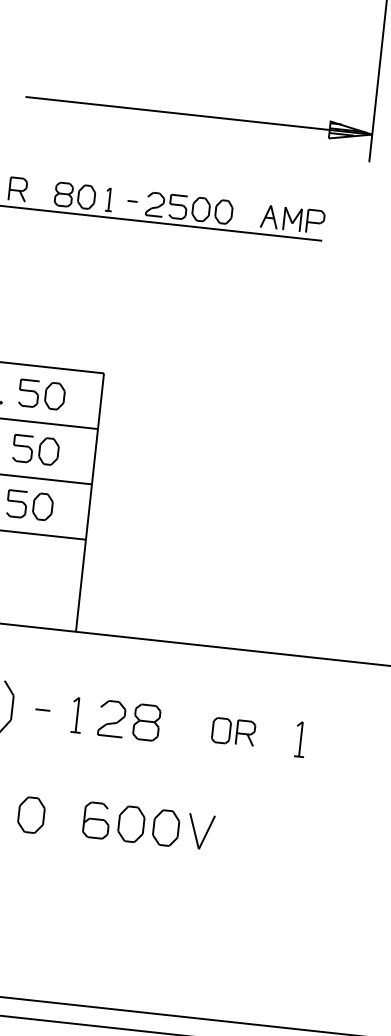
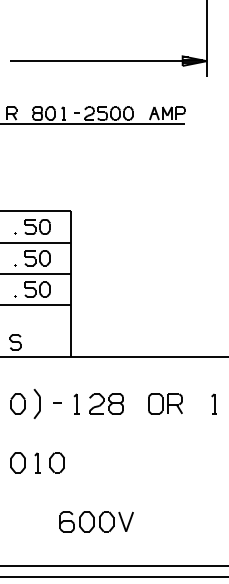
part: (233, 731) -> (165, 403), size x1.43
part: (299, 738) -> (213, 403), moved
part: (148, 825) -> (96, 521), moved

